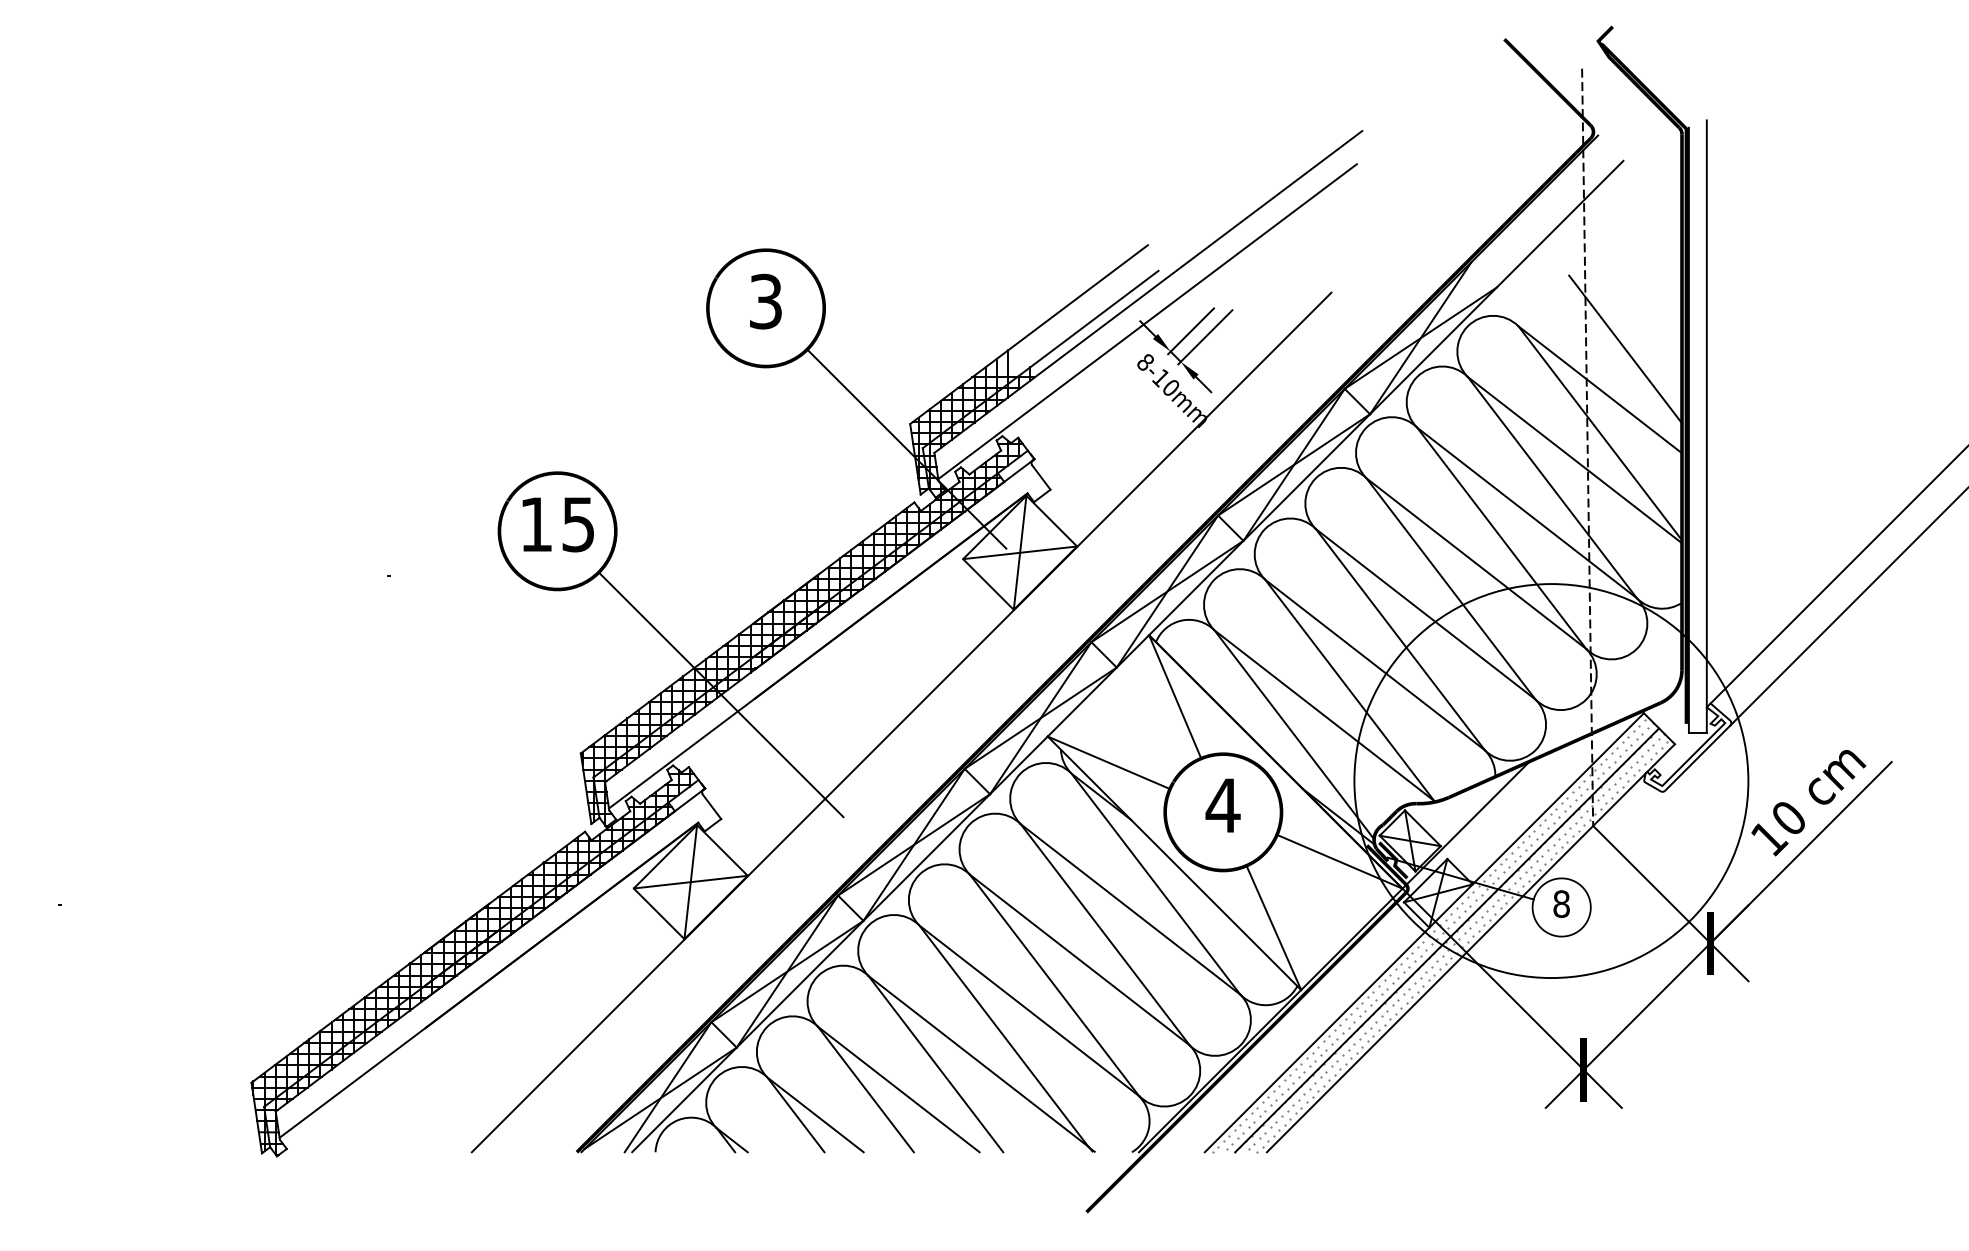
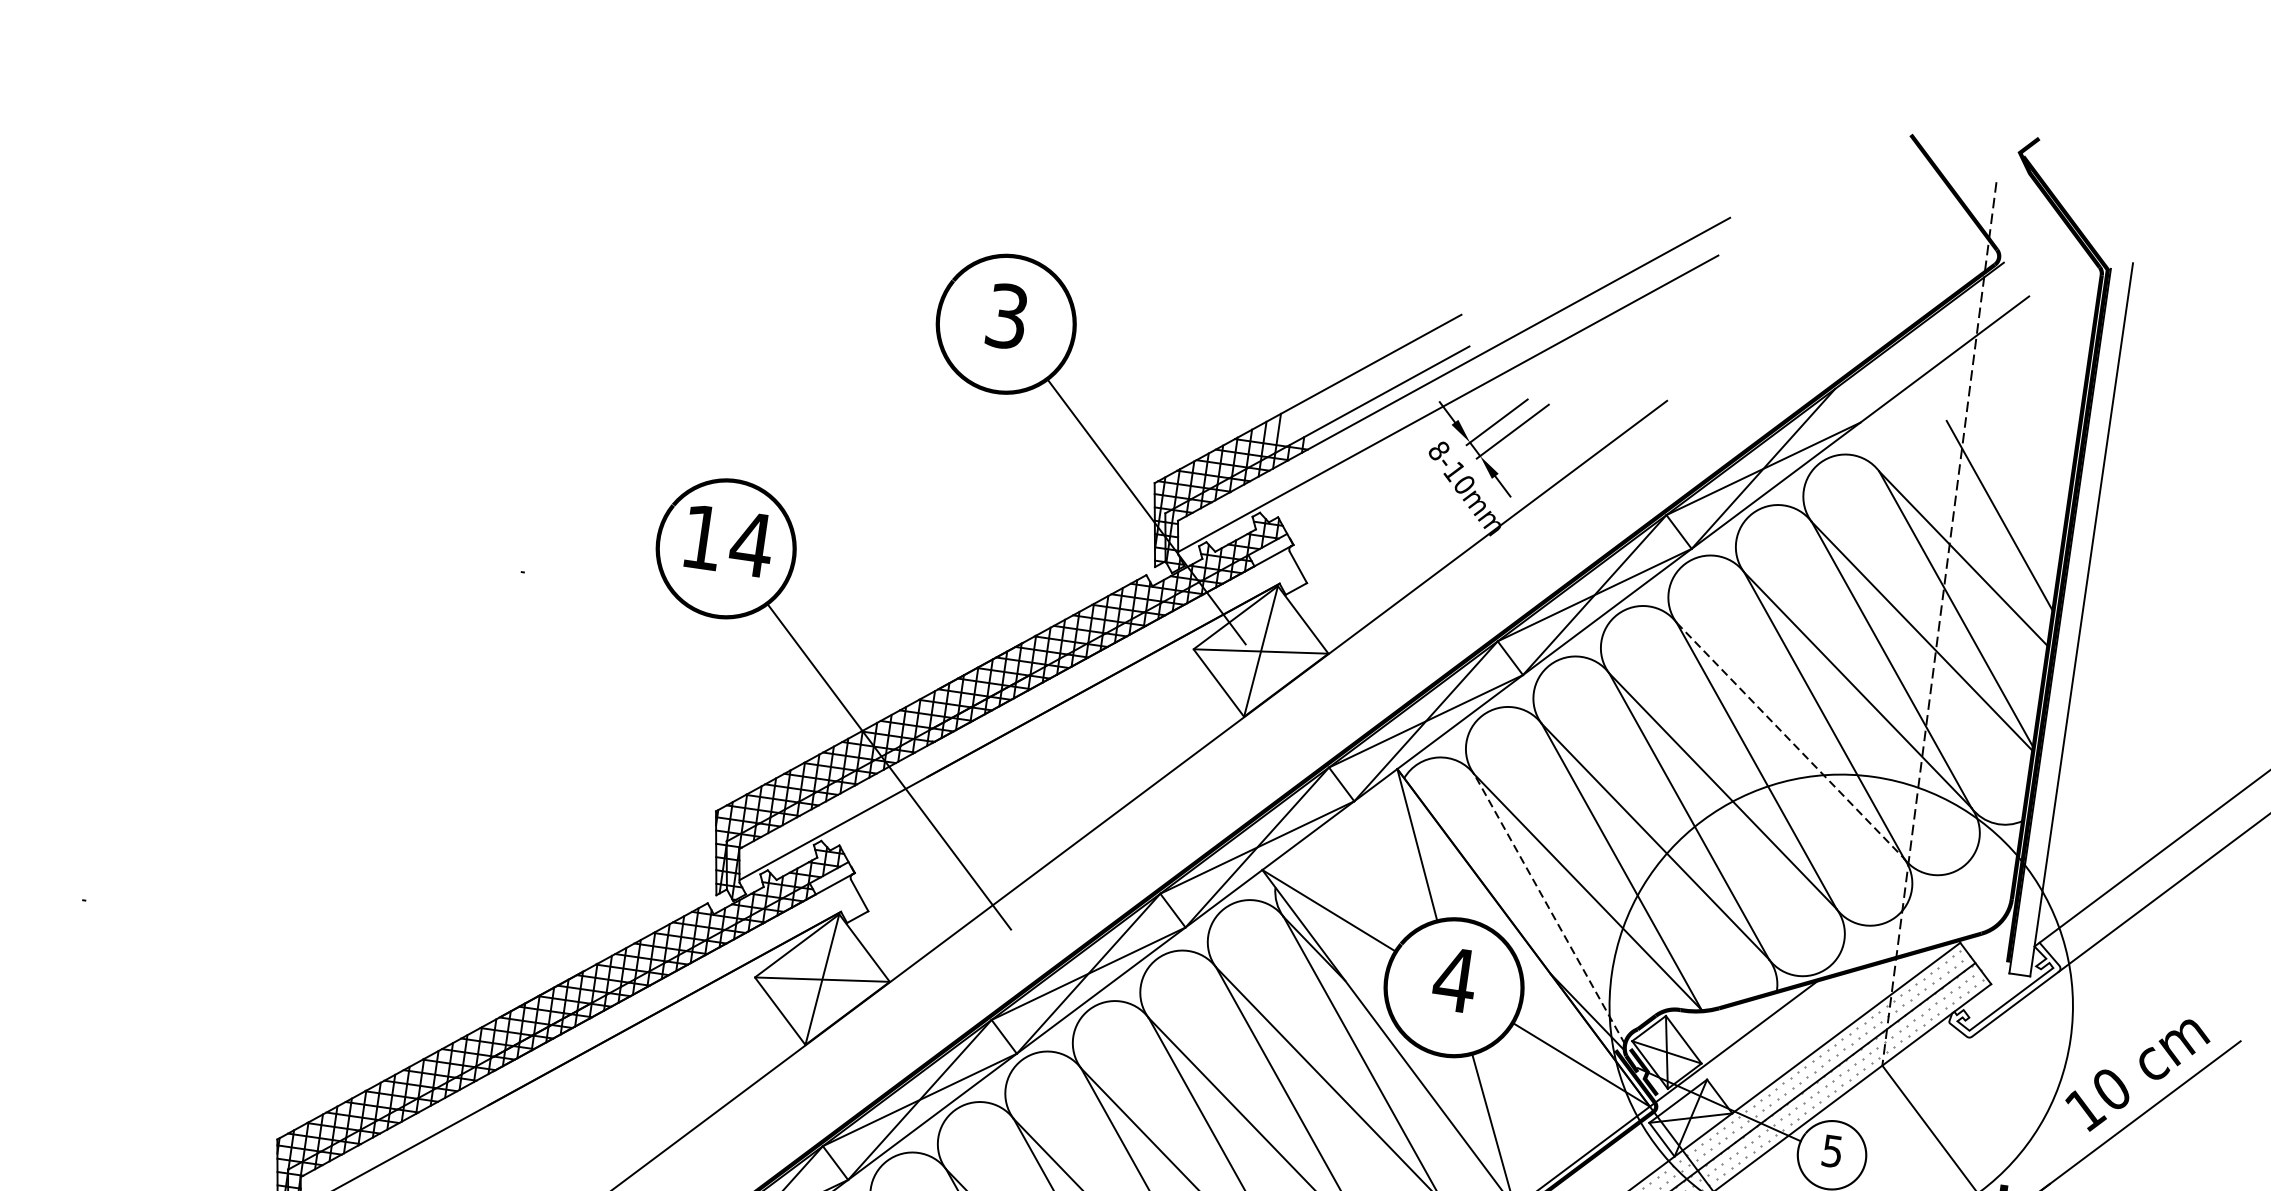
text: (578, 524) -> (751, 544), 15 -> 14
line: (1476, 563) -> (1790, 740), solid -> dashed
line: (1294, 734) -> (1549, 909), solid -> dashed
text: (1561, 903) -> (1832, 1150), 8 -> 5

